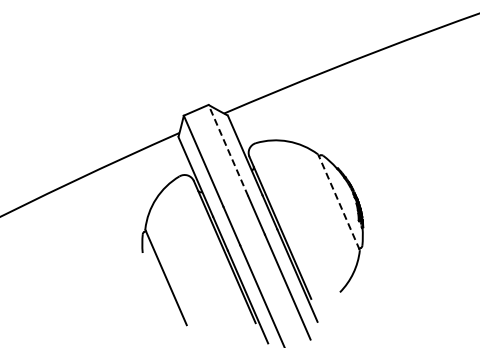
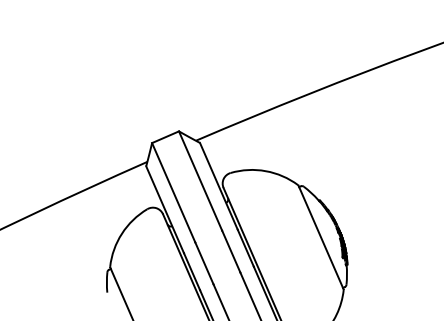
line: (228, 150) -> (200, 180), dashed -> solid
line: (339, 202) -> (321, 237), dashed -> solid

